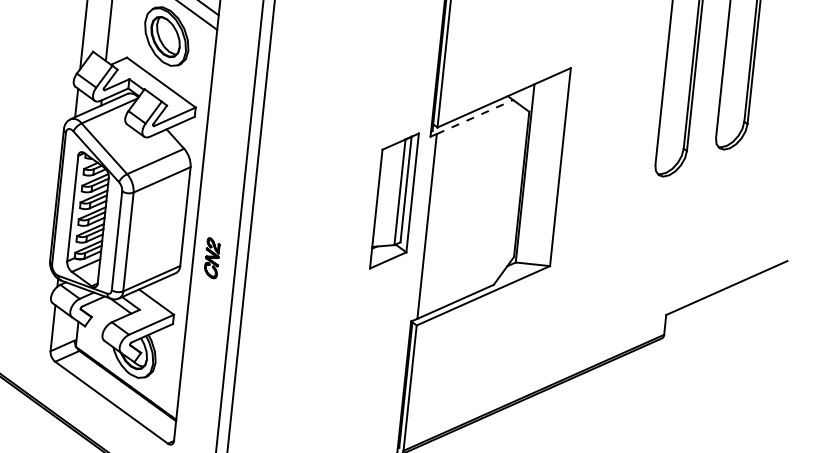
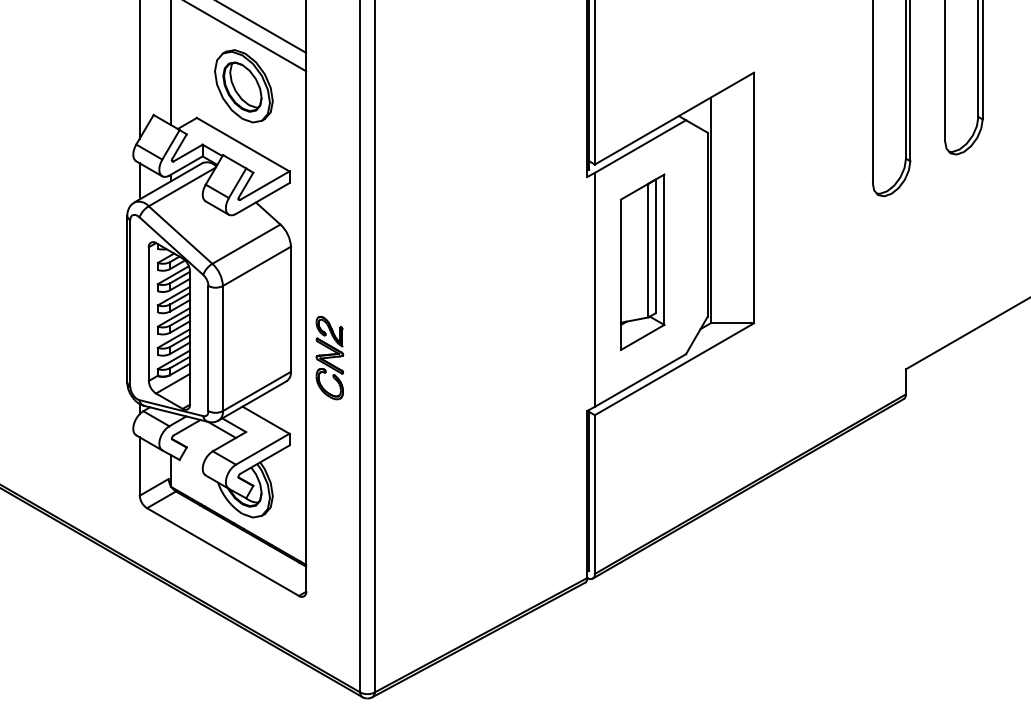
line: (475, 117) -> (640, 146), dashed -> solid
part: (394, 201) -> (642, 262), moved
part: (211, 257) -> (329, 357), size x1.67

